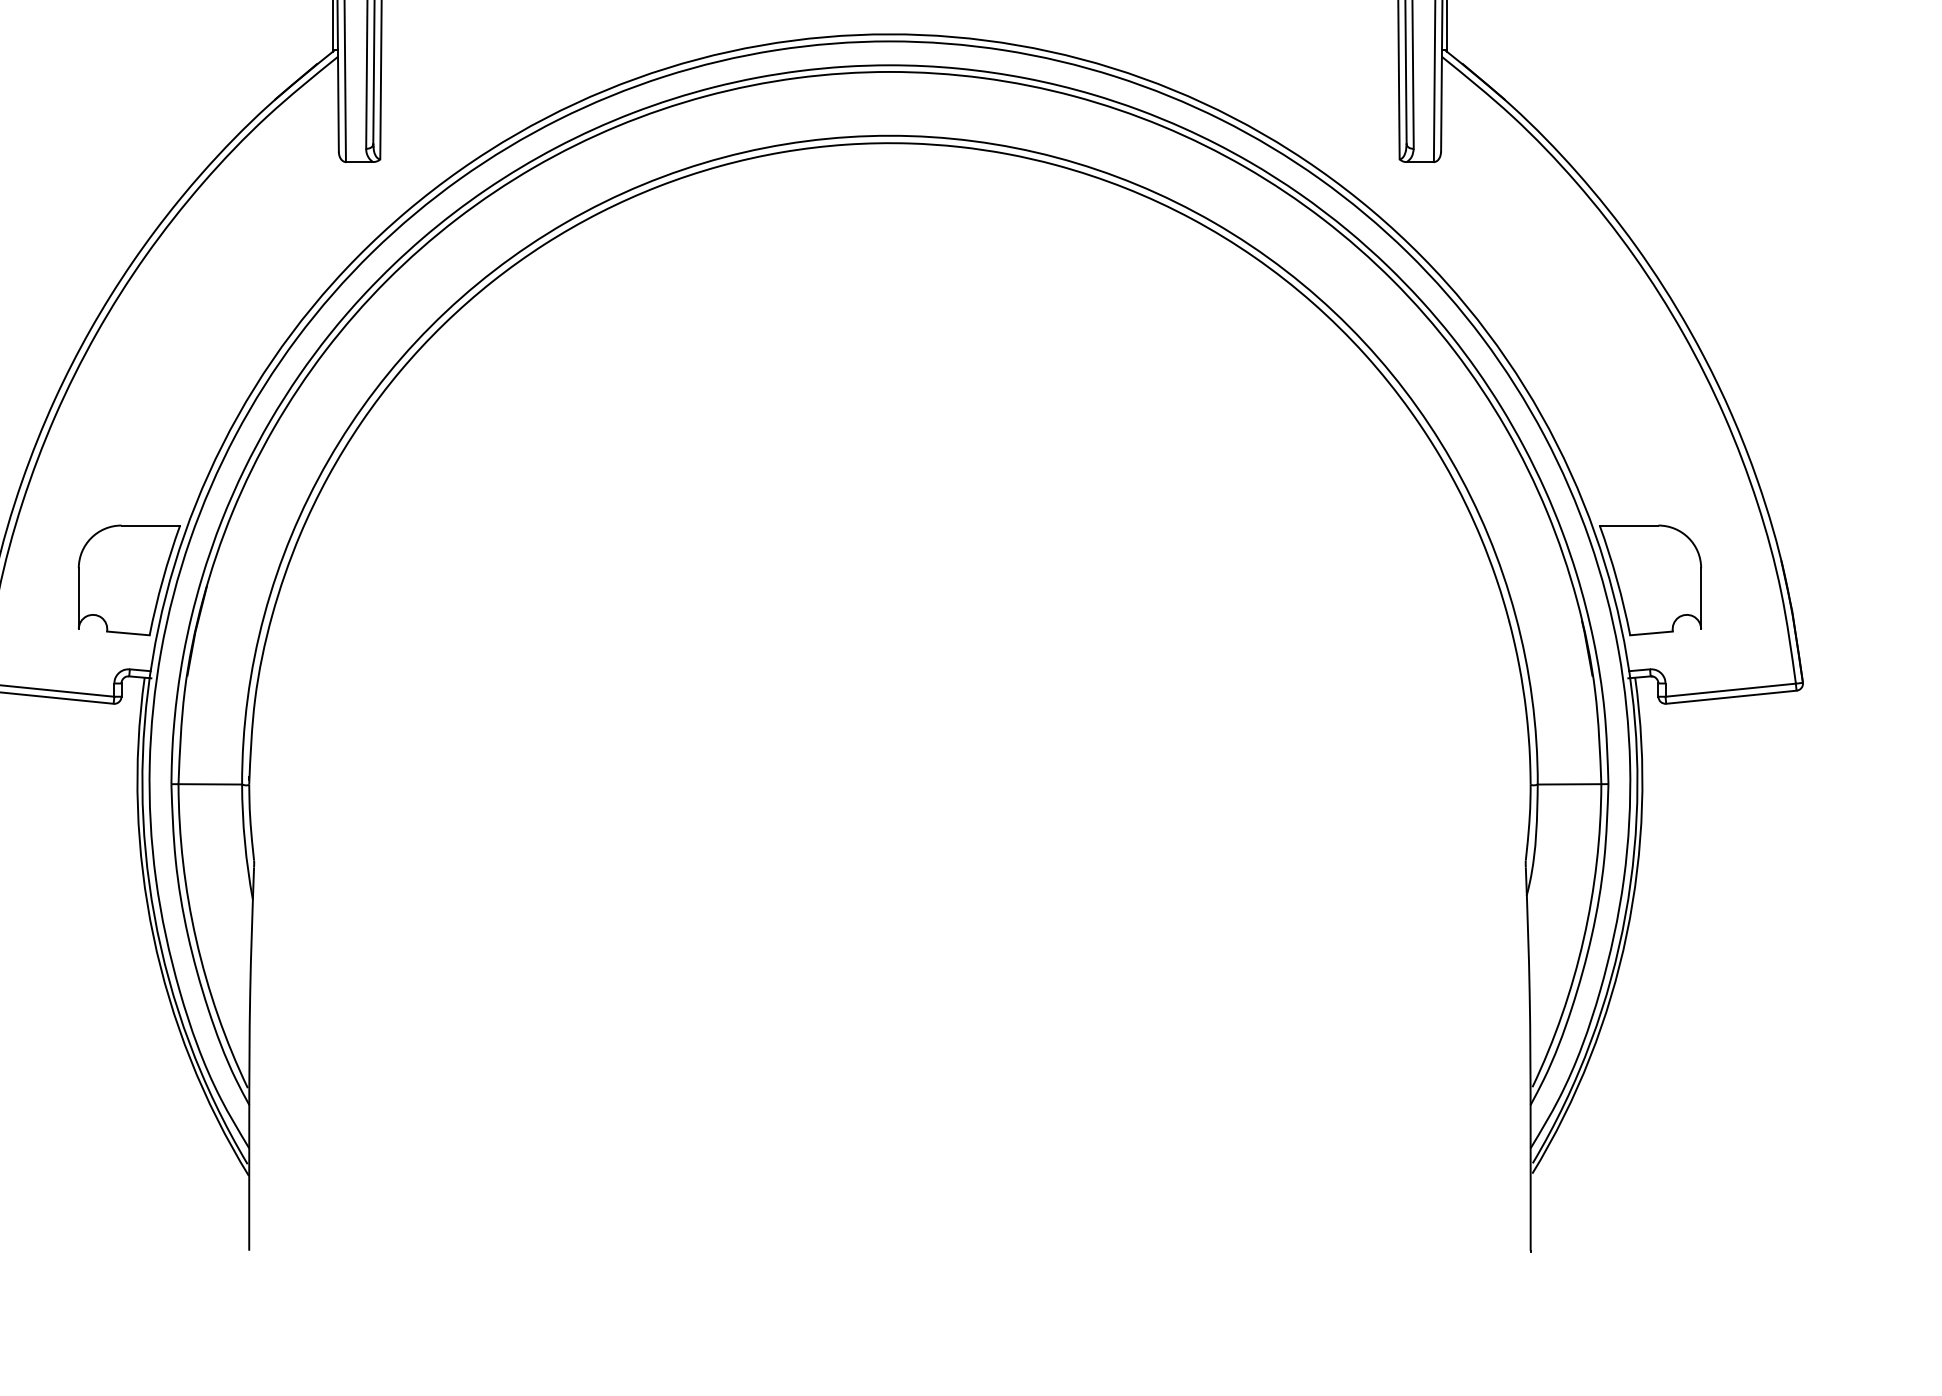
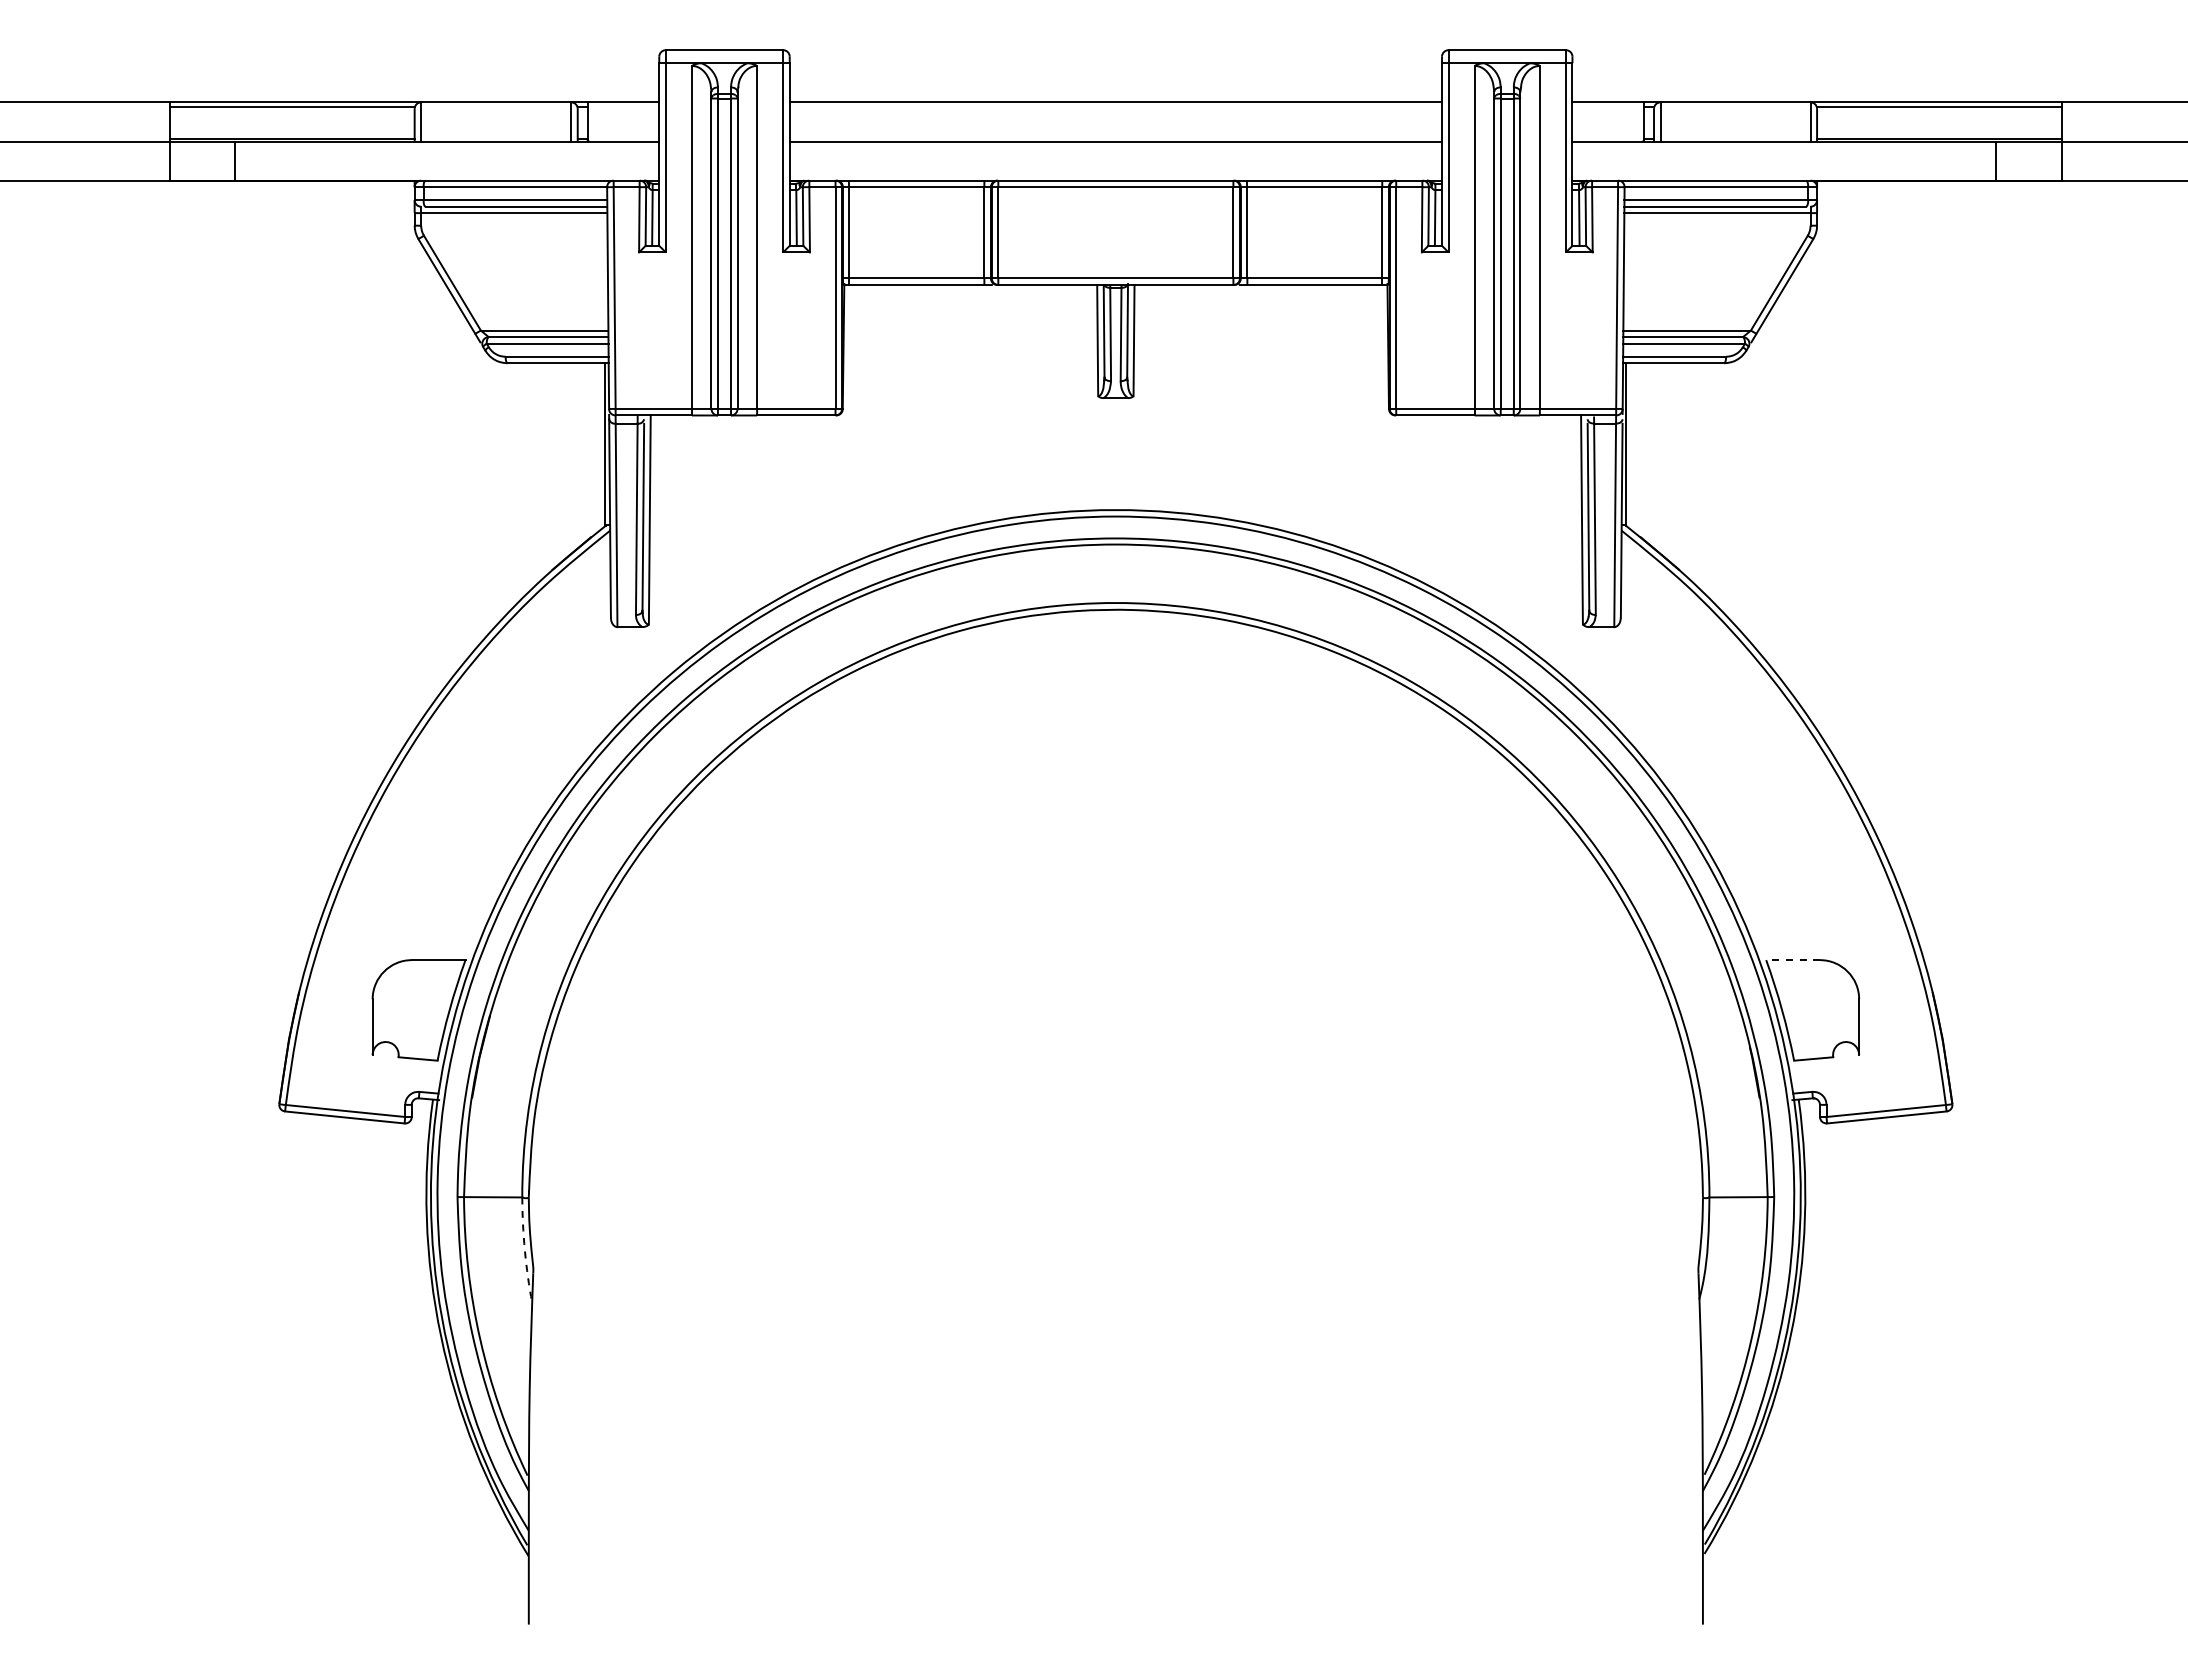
line: (1629, 525) -> (1793, 960), solid -> dashed
arc: (244, 842) -> (524, 1250), solid -> dashed

